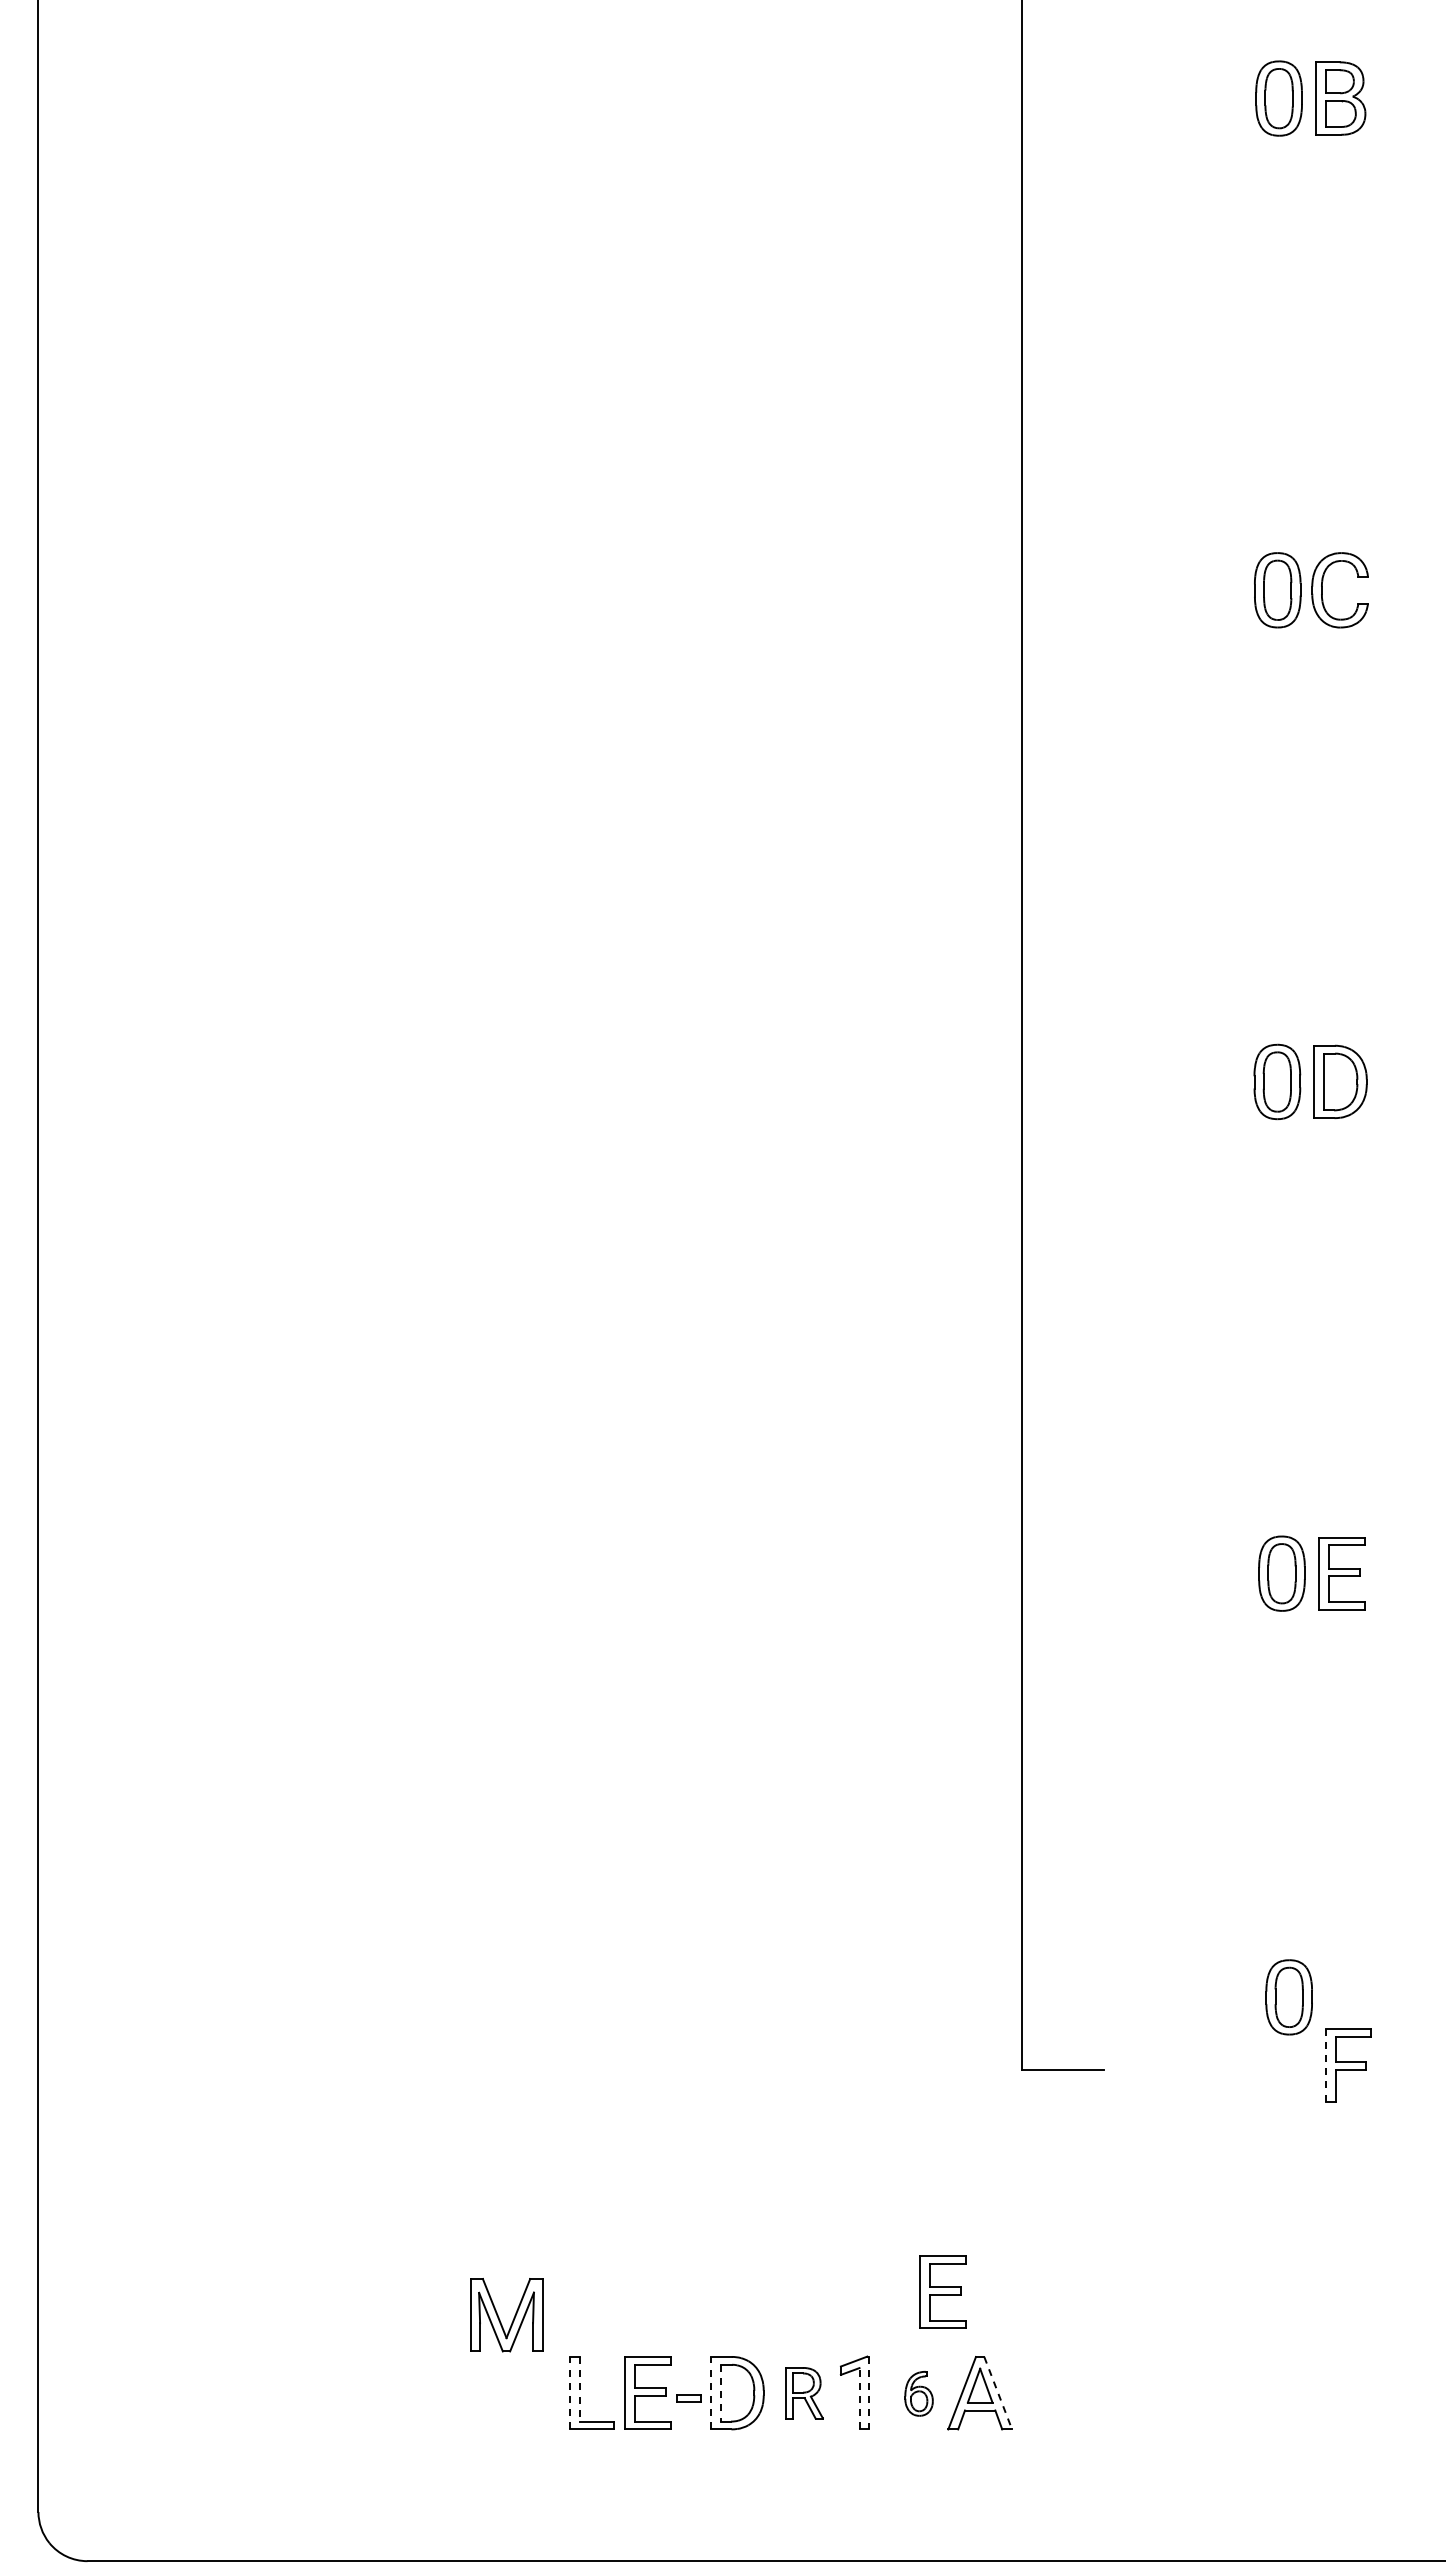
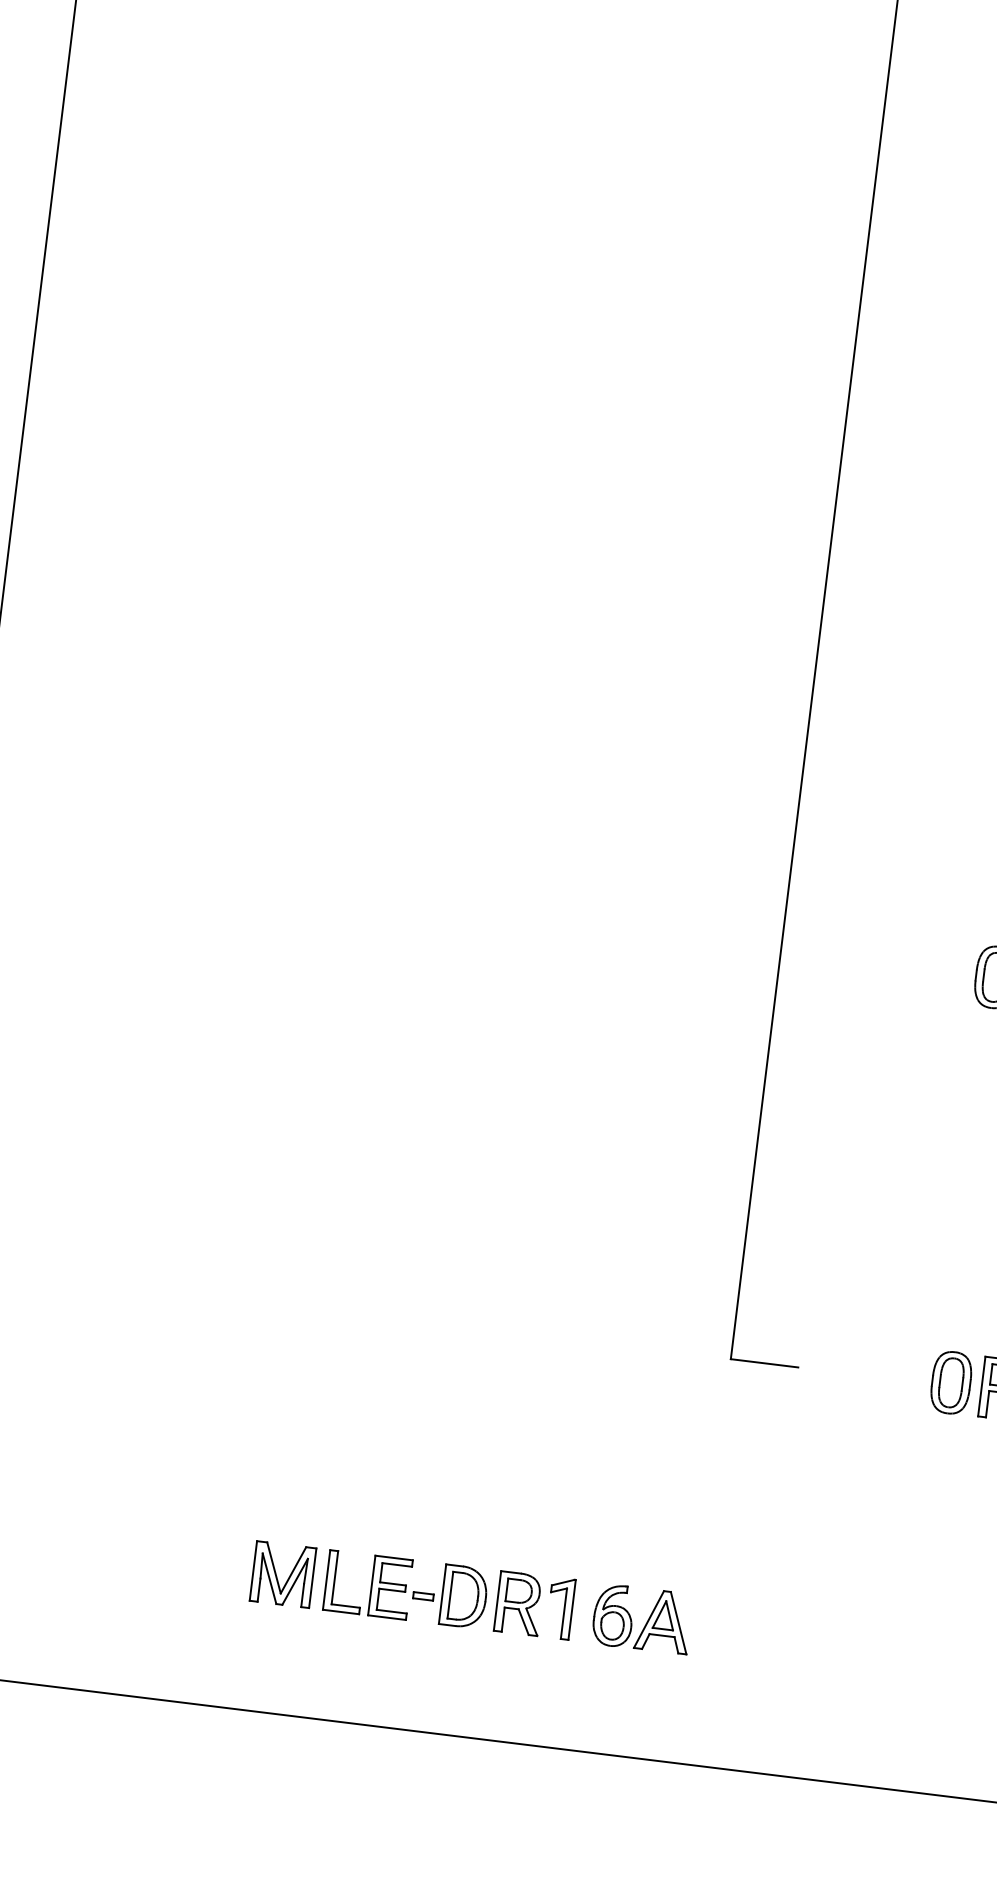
part: (1288, 1997) -> (950, 1382), moved
line: (1326, 2064) -> (982, 1385), dashed -> solid
part: (942, 2291) -> (643, 1533), removed
part: (500, 2319) -> (277, 1577), moved
line: (580, 2389) -> (335, 1577), dashed -> solid
line: (570, 2392) -> (326, 1579), dashed -> solid
line: (711, 2392) -> (442, 1593), dashed -> solid
line: (720, 2393) -> (450, 1595), dashed -> solid
part: (804, 2393) -> (519, 1603), size x1.43
line: (868, 2393) -> (571, 1610), dashed -> solid
part: (918, 2393) -> (613, 1615), size x1.67
line: (998, 2393) -> (678, 1623), dashed -> solid
line: (859, 2398) -> (563, 1613), dashed -> solid

